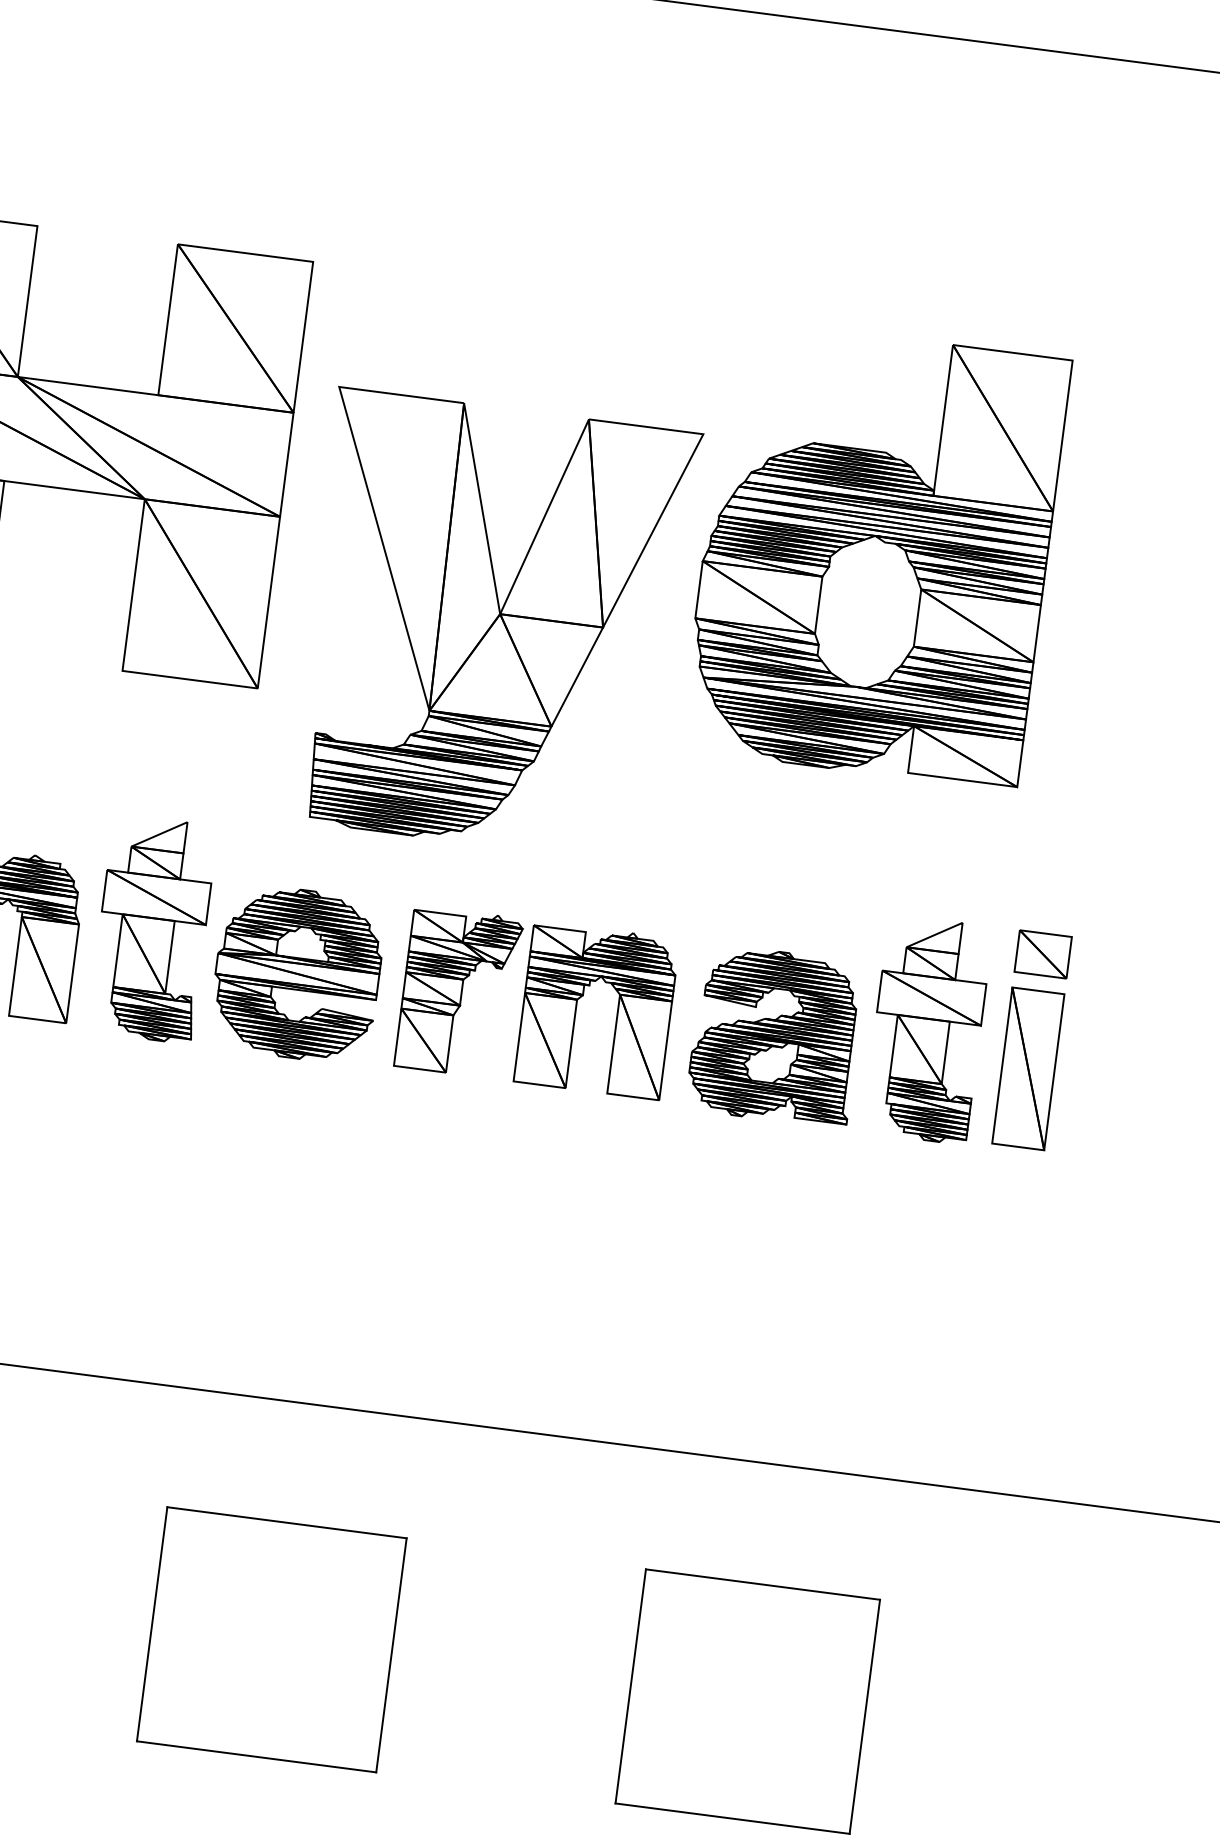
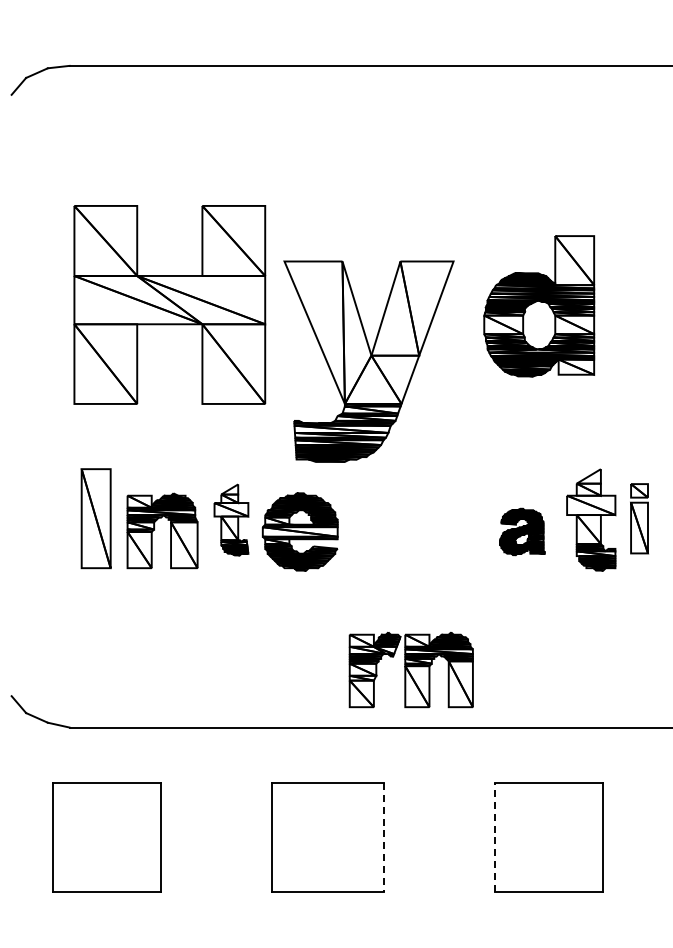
part: (873, 554) -> (538, 306), size x0.7
part: (152, 927) -> (231, 519), size x0.7
part: (535, 1001) -> (410, 669), moved
part: (776, 1035) -> (522, 531), size x0.6
part: (1031, 1039) -> (639, 518), size x0.7
line: (391, 1655) -> (383, 837), solid -> dashed
line: (630, 1684) -> (494, 836), solid -> dashed

